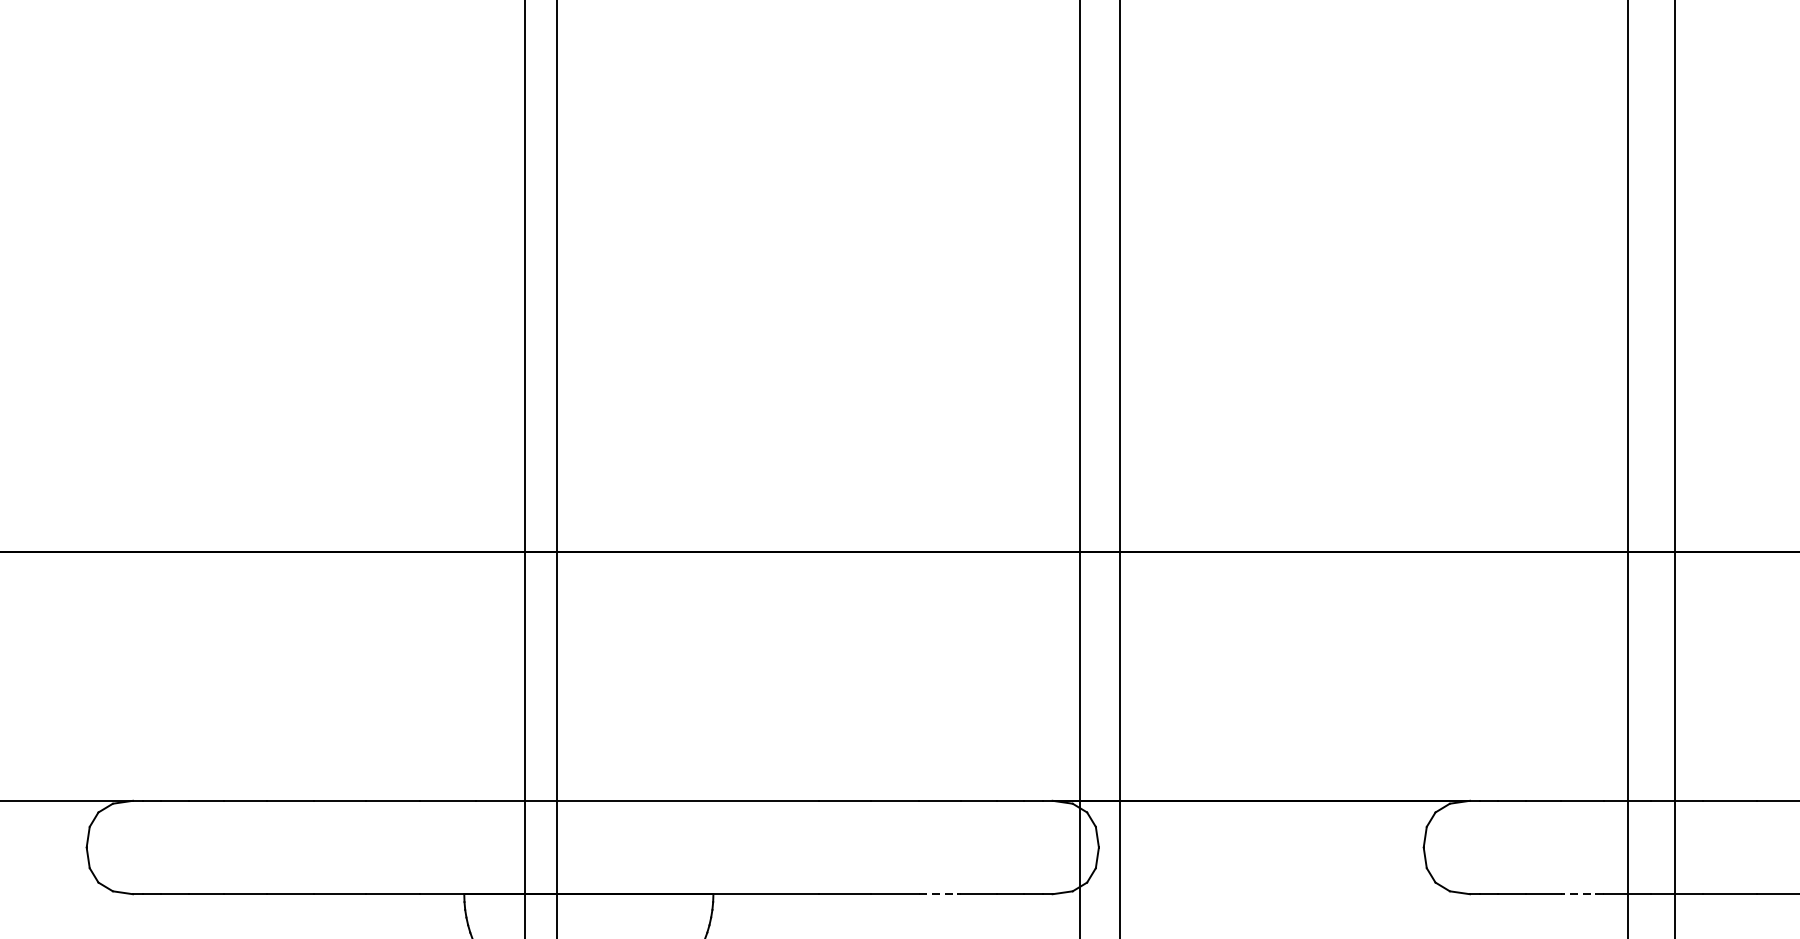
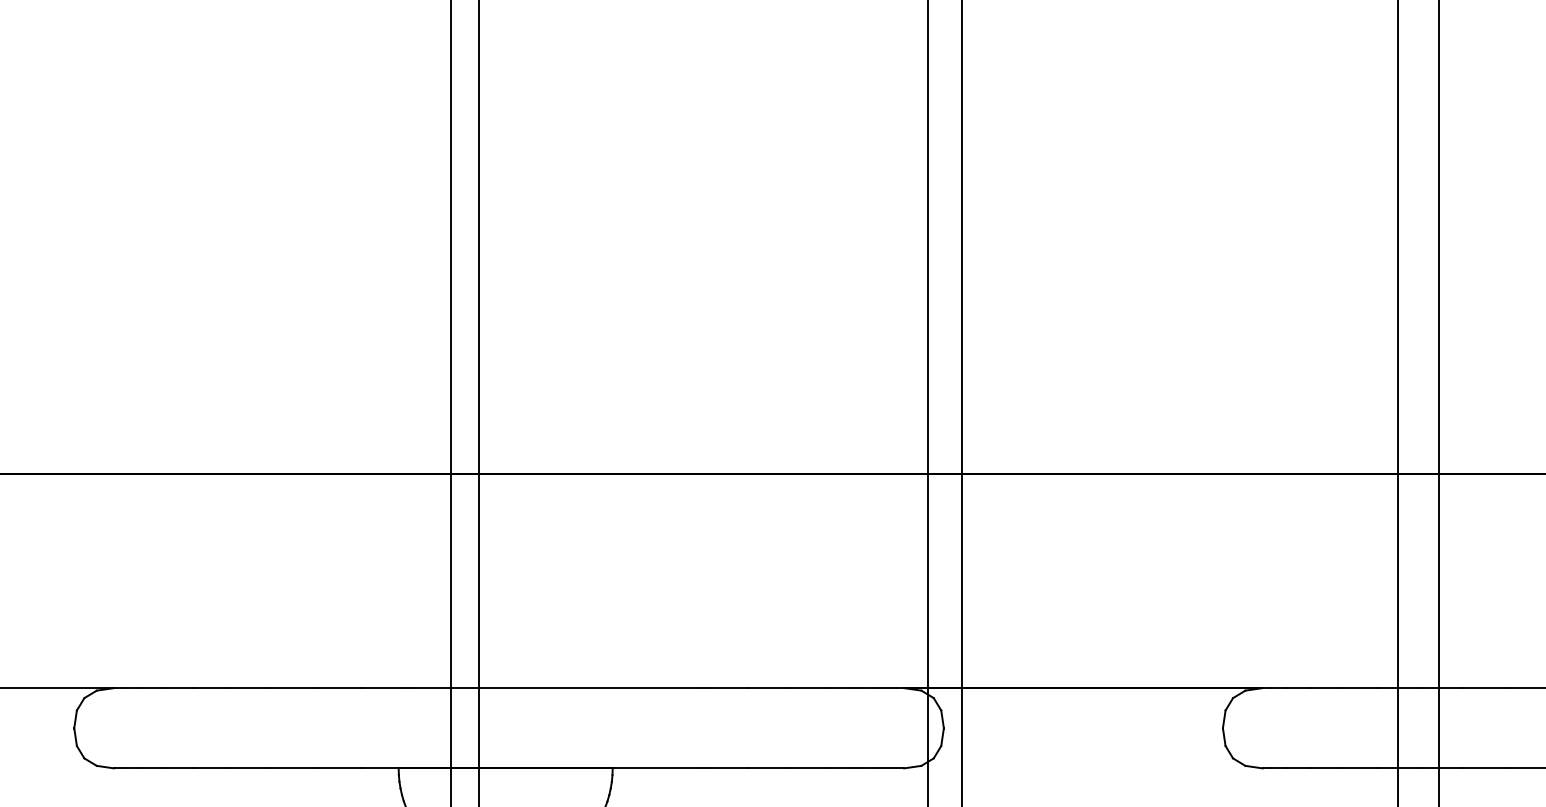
line: (940, 894) -> (807, 768), dashed -> solid
line: (1581, 894) -> (1358, 768), dashed -> solid

